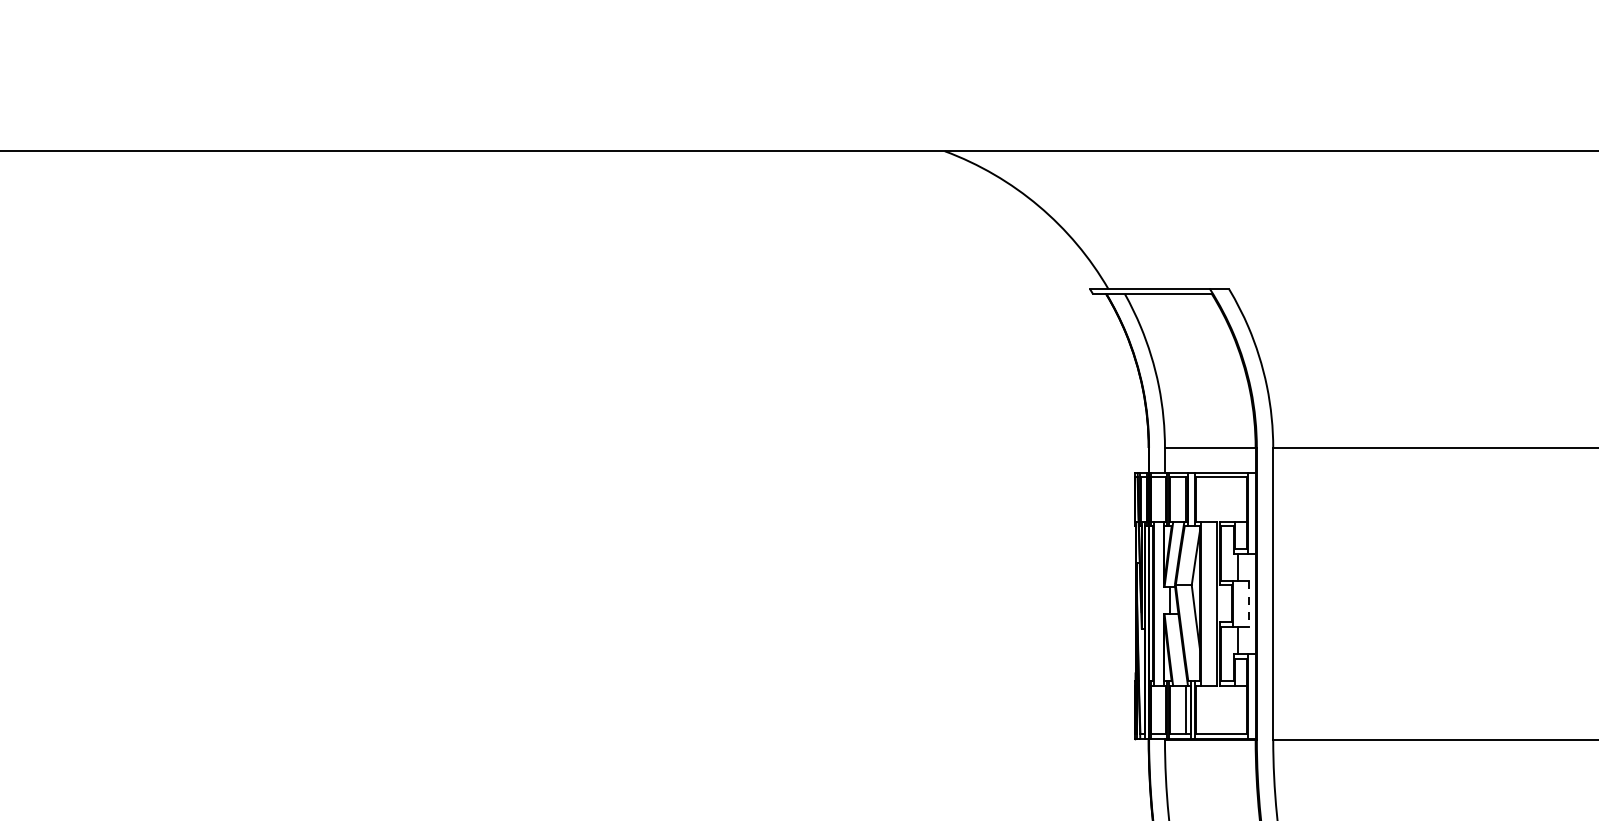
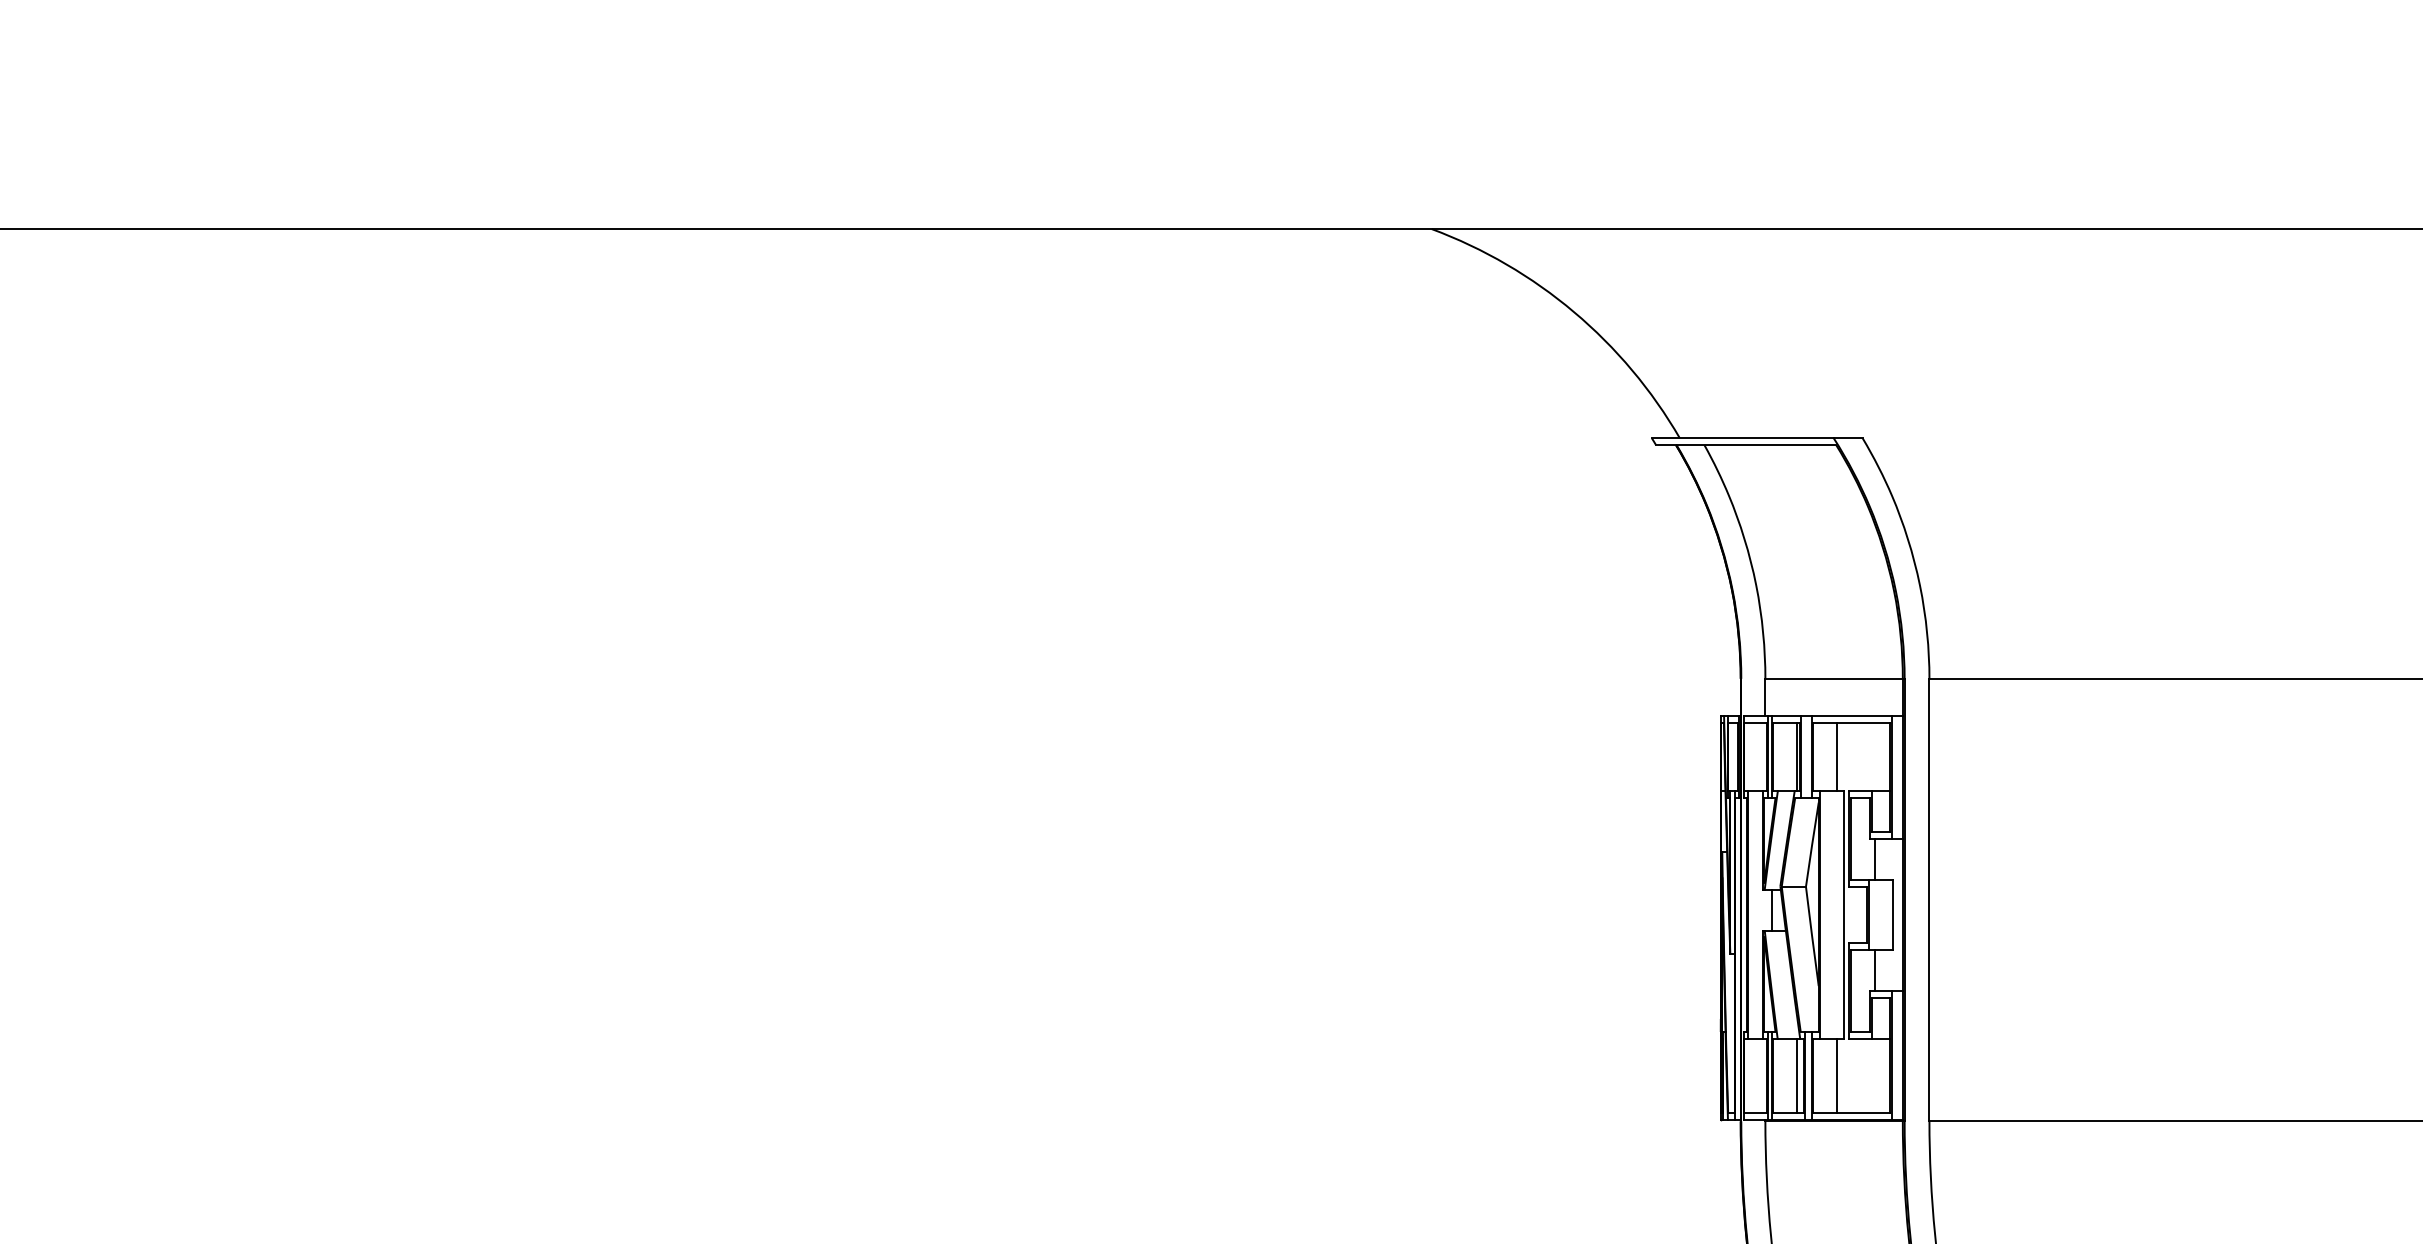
line: (1212, 499) -> (1837, 756), added
line: (1249, 603) -> (1893, 914), dashed -> solid
line: (1212, 709) -> (1837, 1075), added

